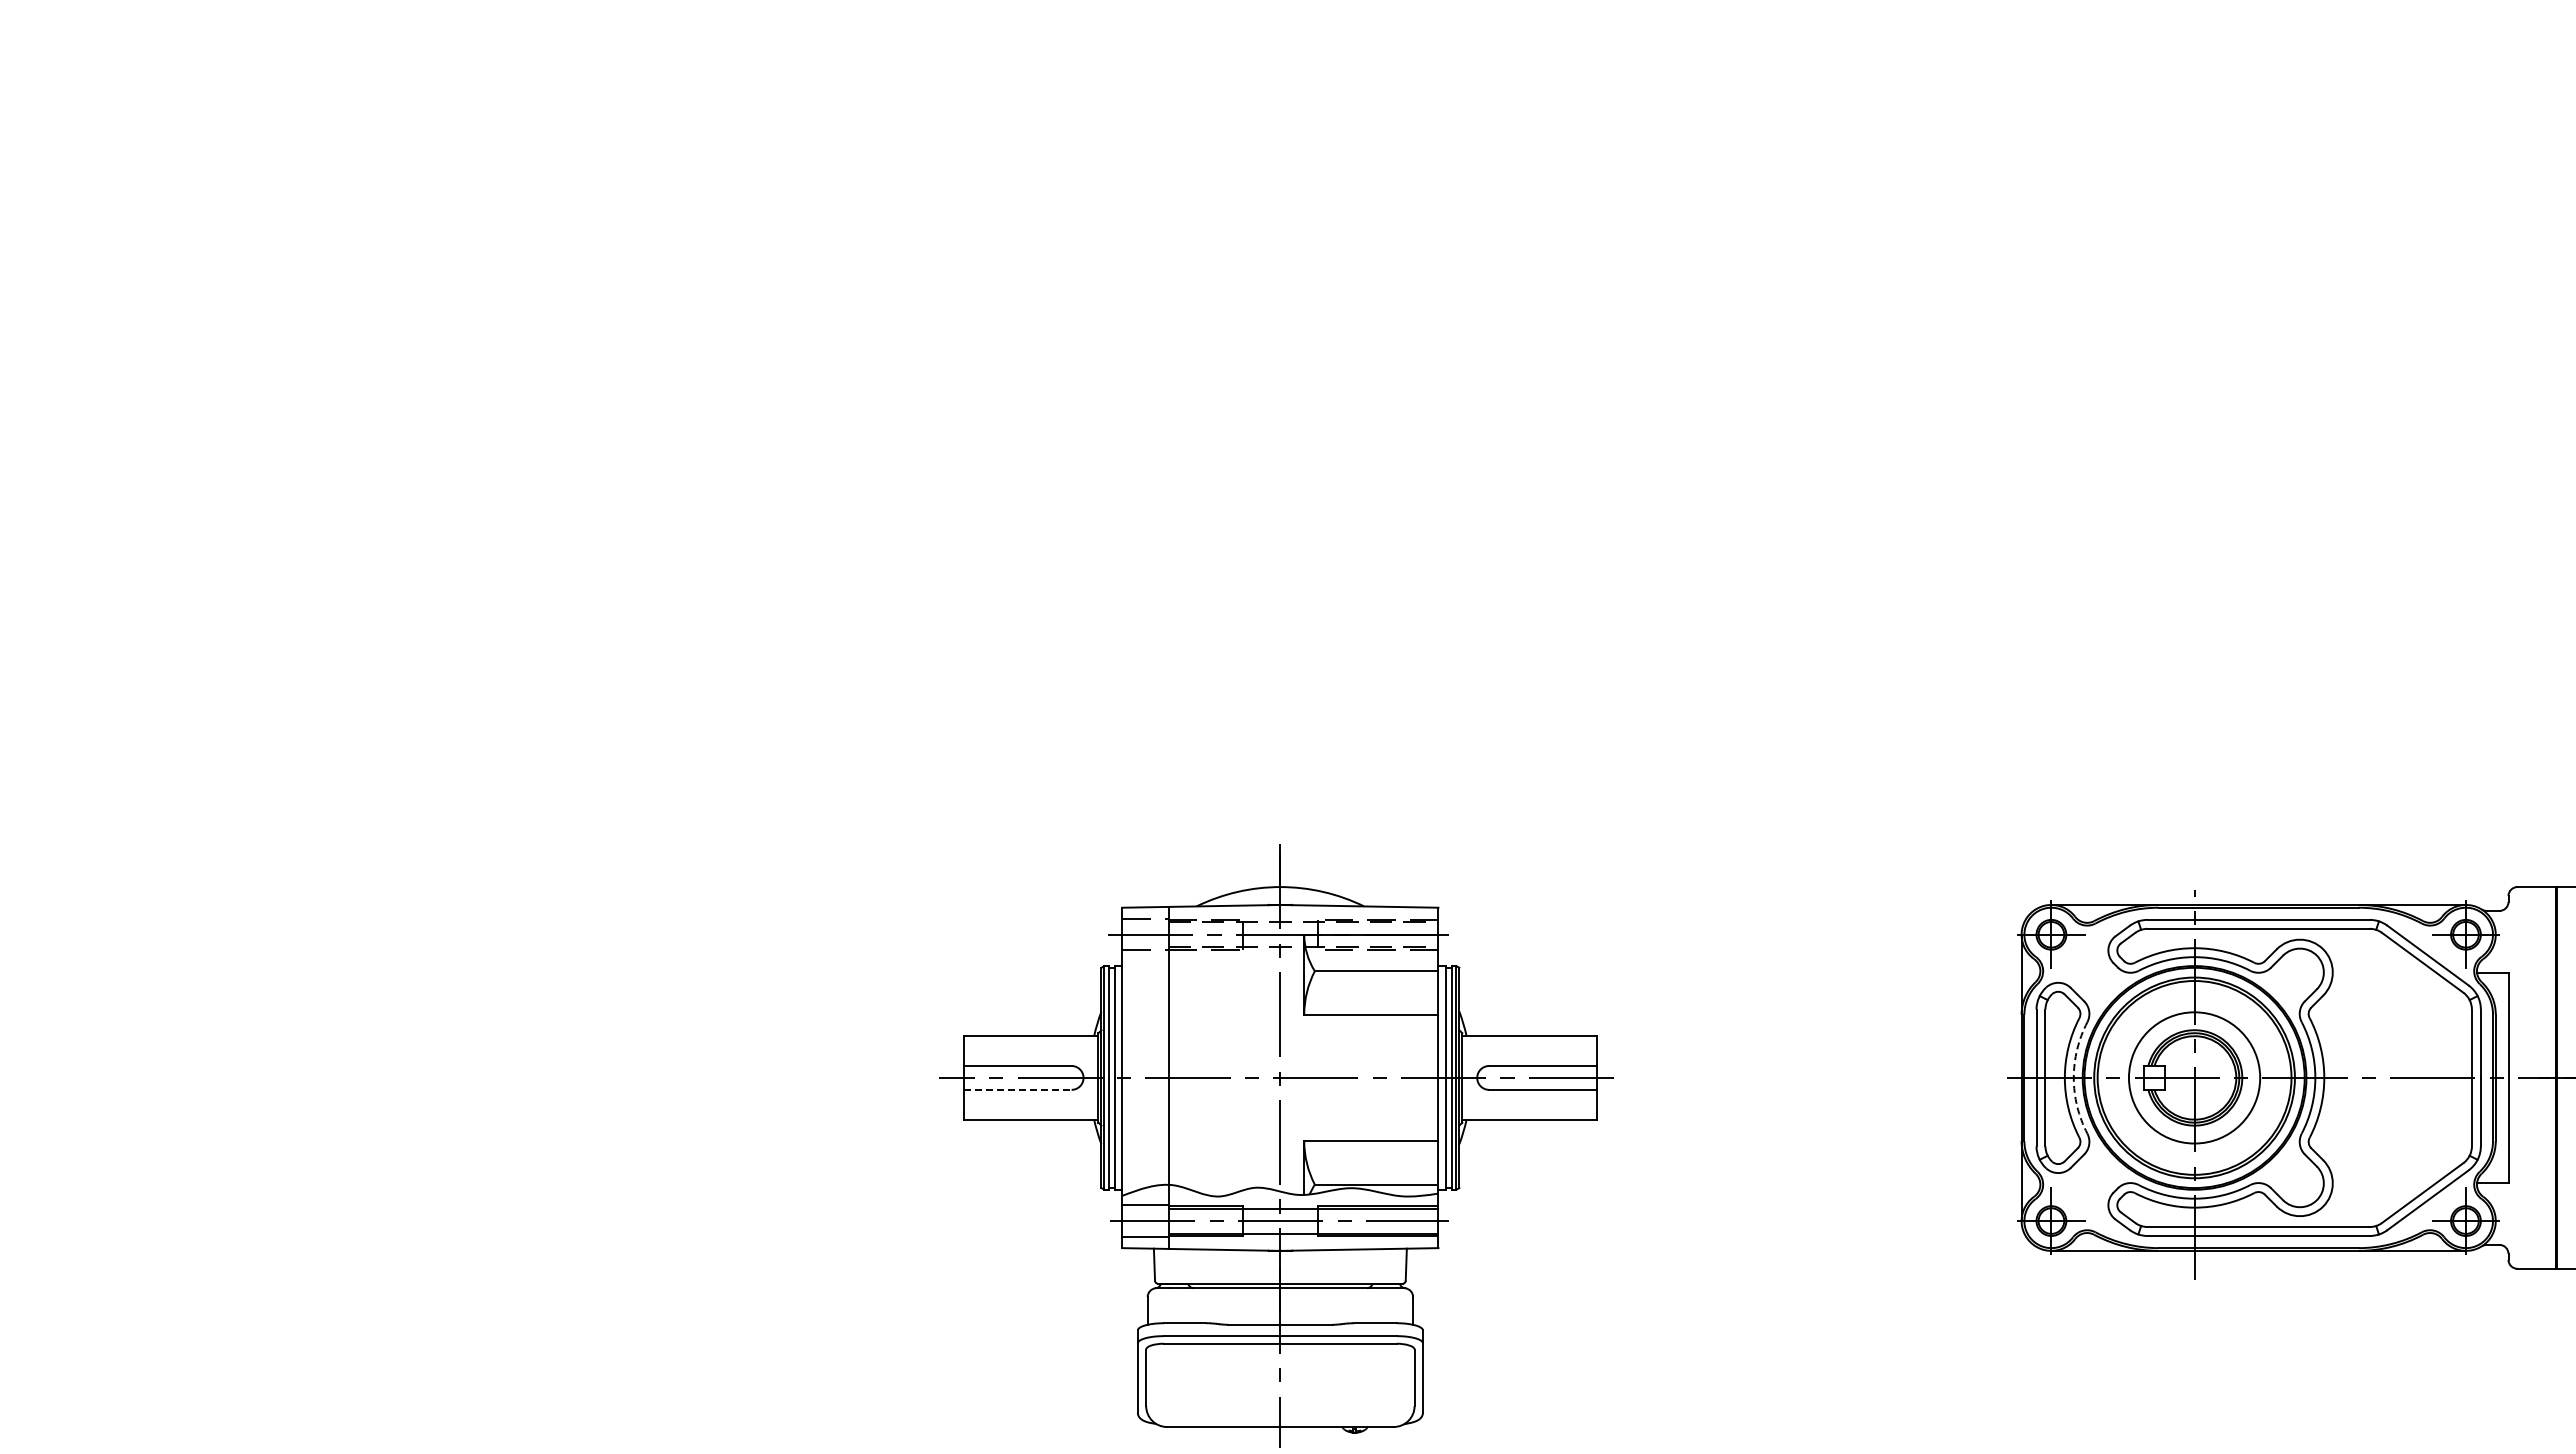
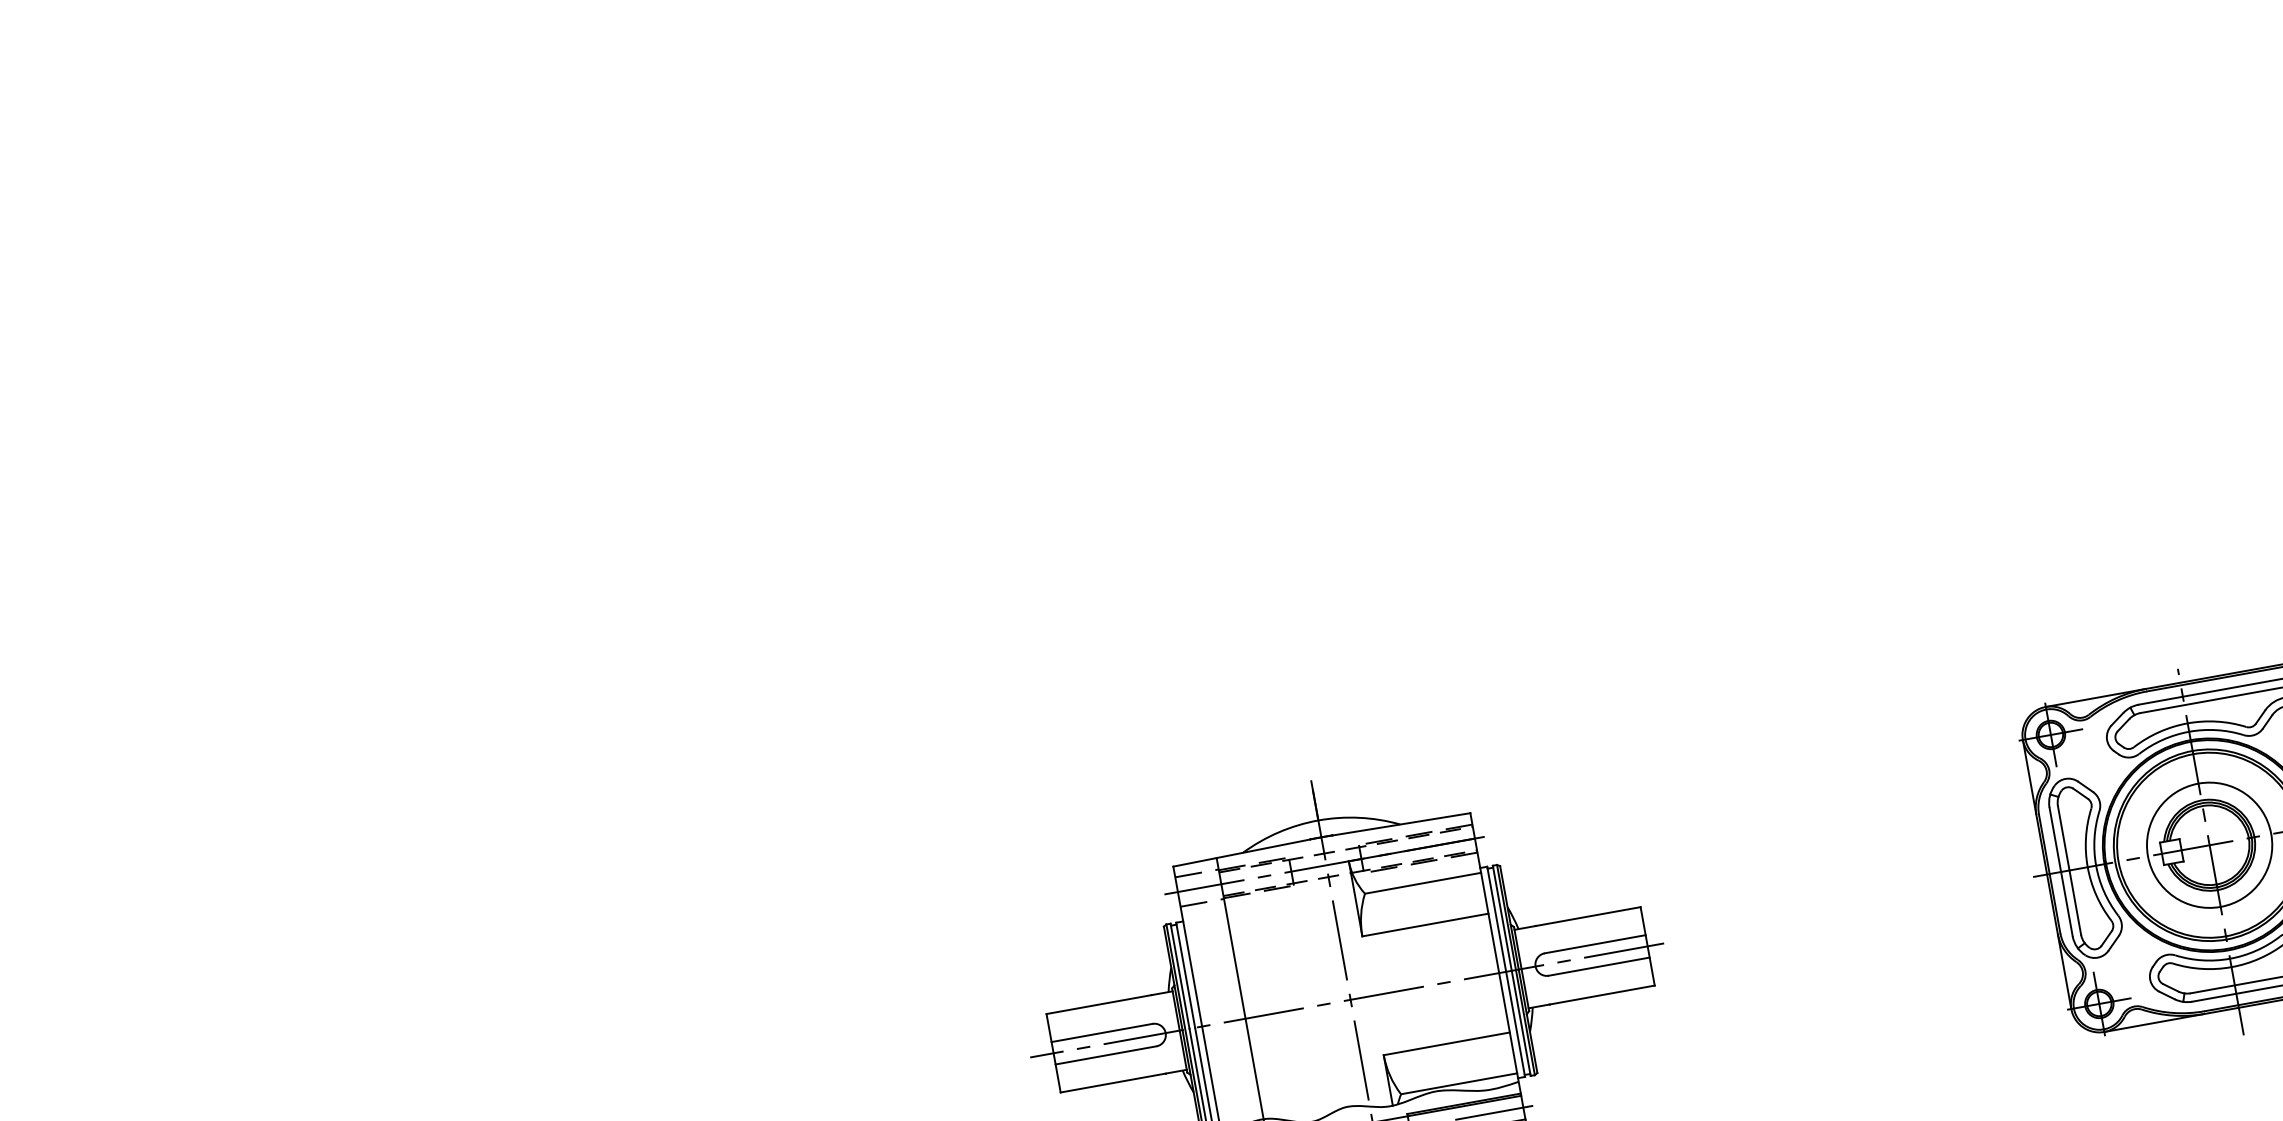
arc: (2073, 1077) -> (2095, 865), dashed -> solid
line: (1017, 1089) -> (1105, 1055), dashed -> solid

